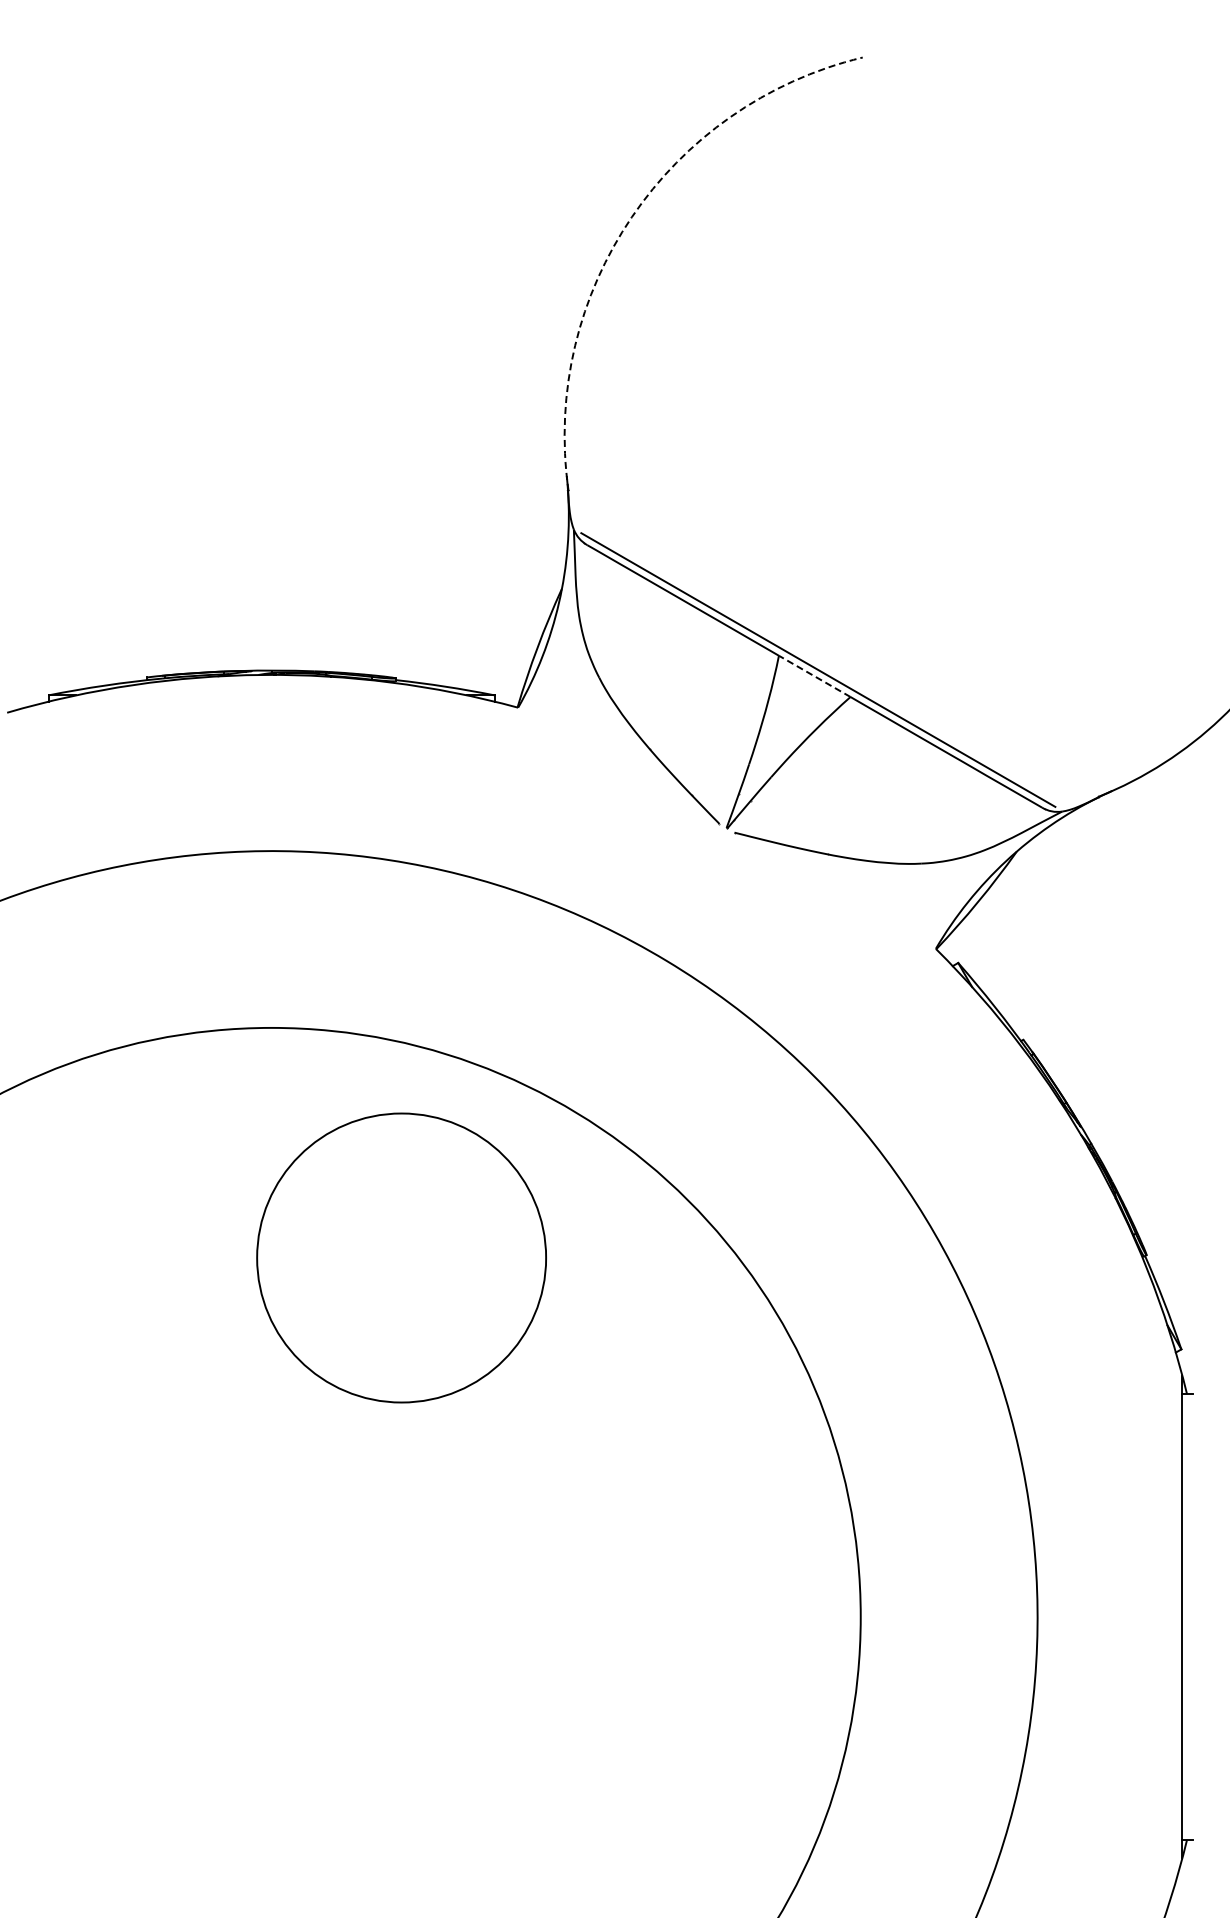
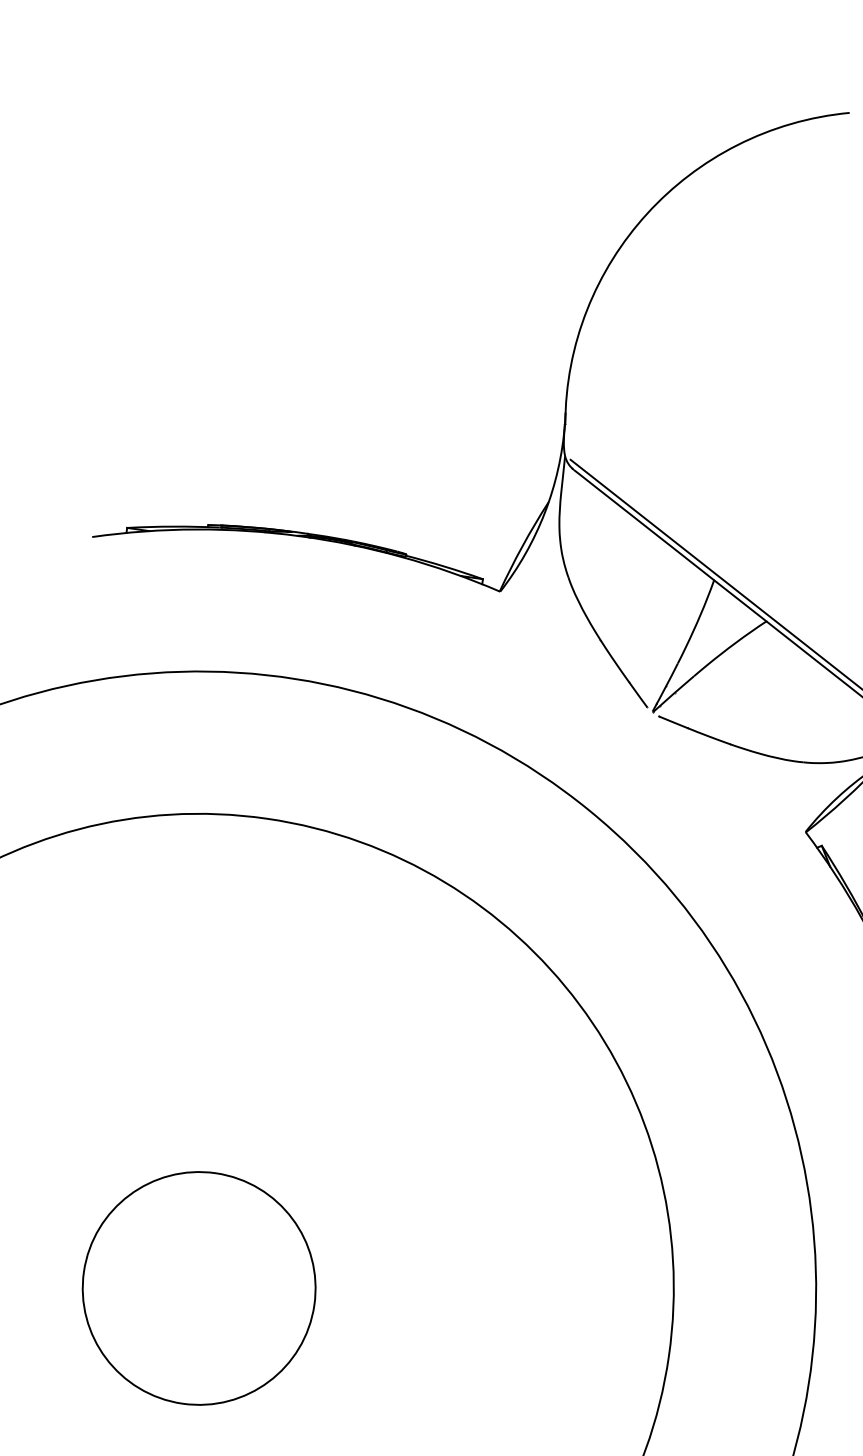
arc: (631, 217) -> (646, 213), dashed -> solid
line: (814, 676) -> (740, 600), dashed -> solid
circle: (401, 1257) -> (199, 1288), moved

